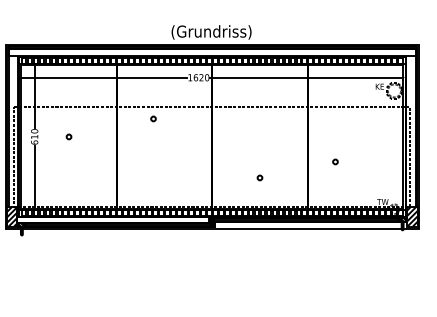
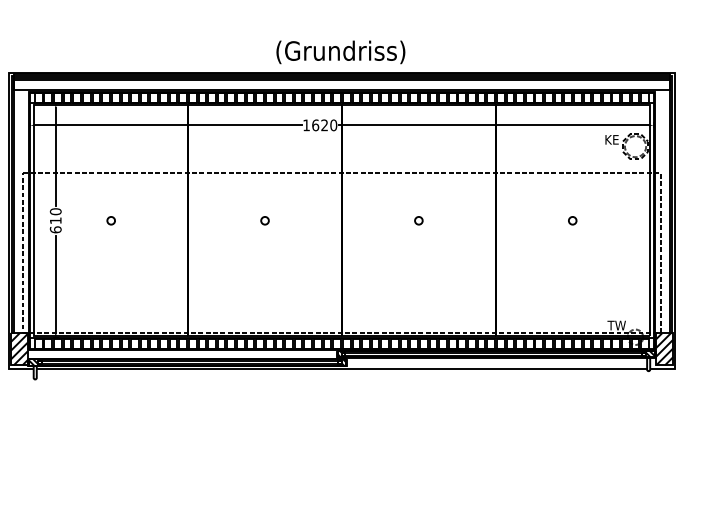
circle: (153, 118) -> (264, 220), moved
circle: (335, 161) -> (572, 220), moved
circle: (259, 177) -> (418, 220), moved

